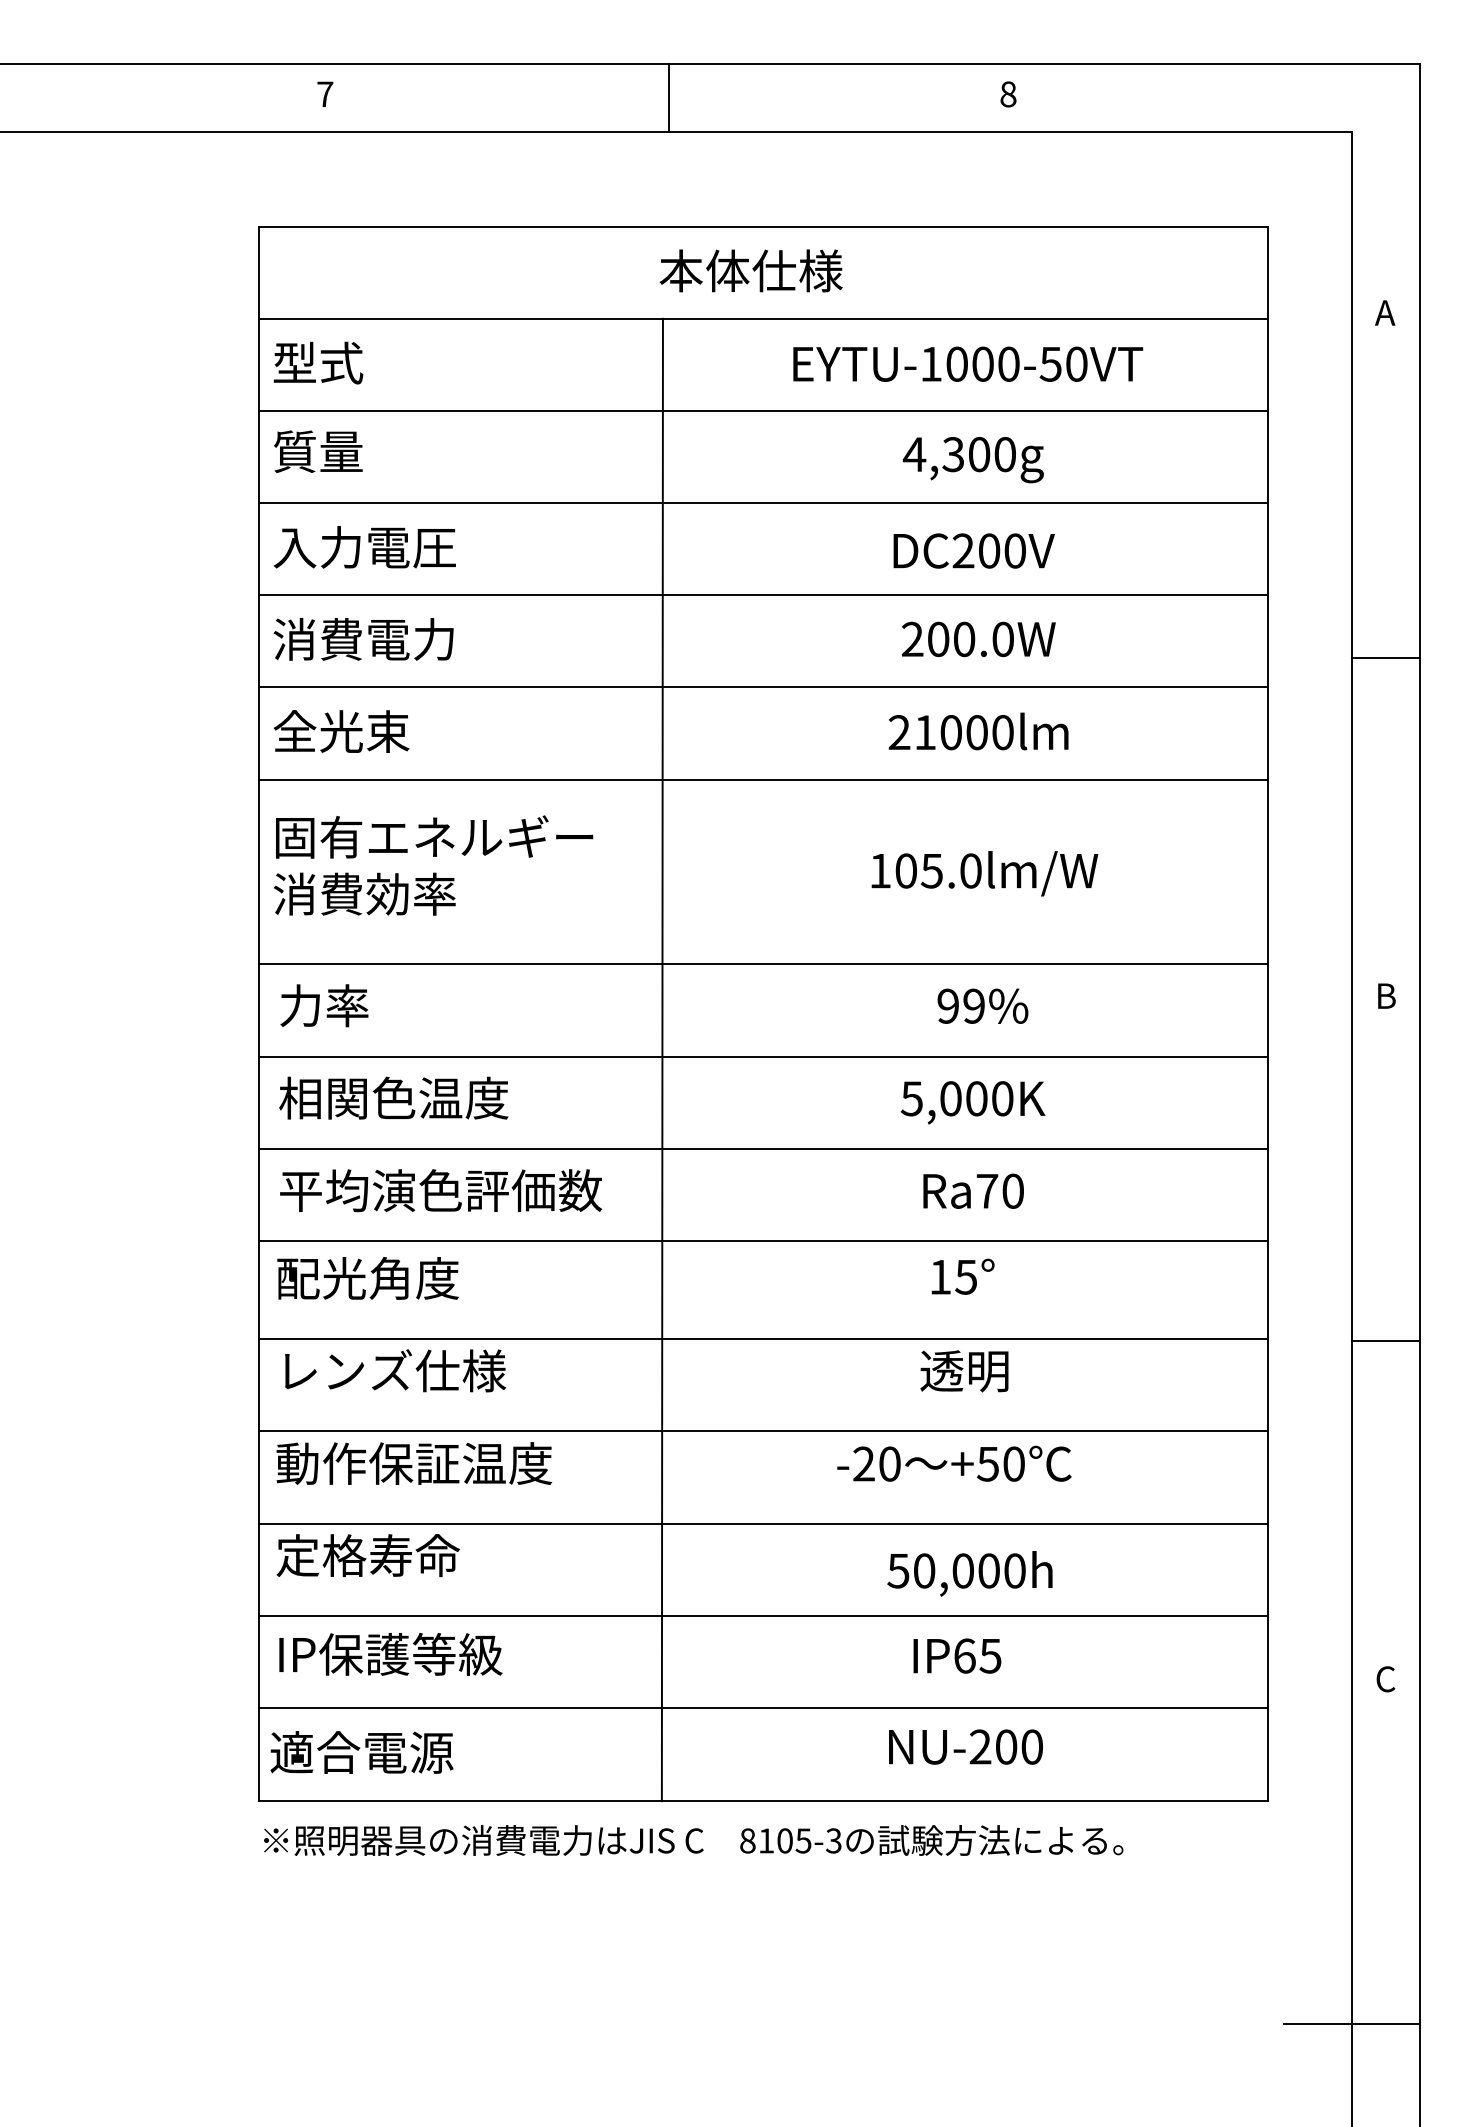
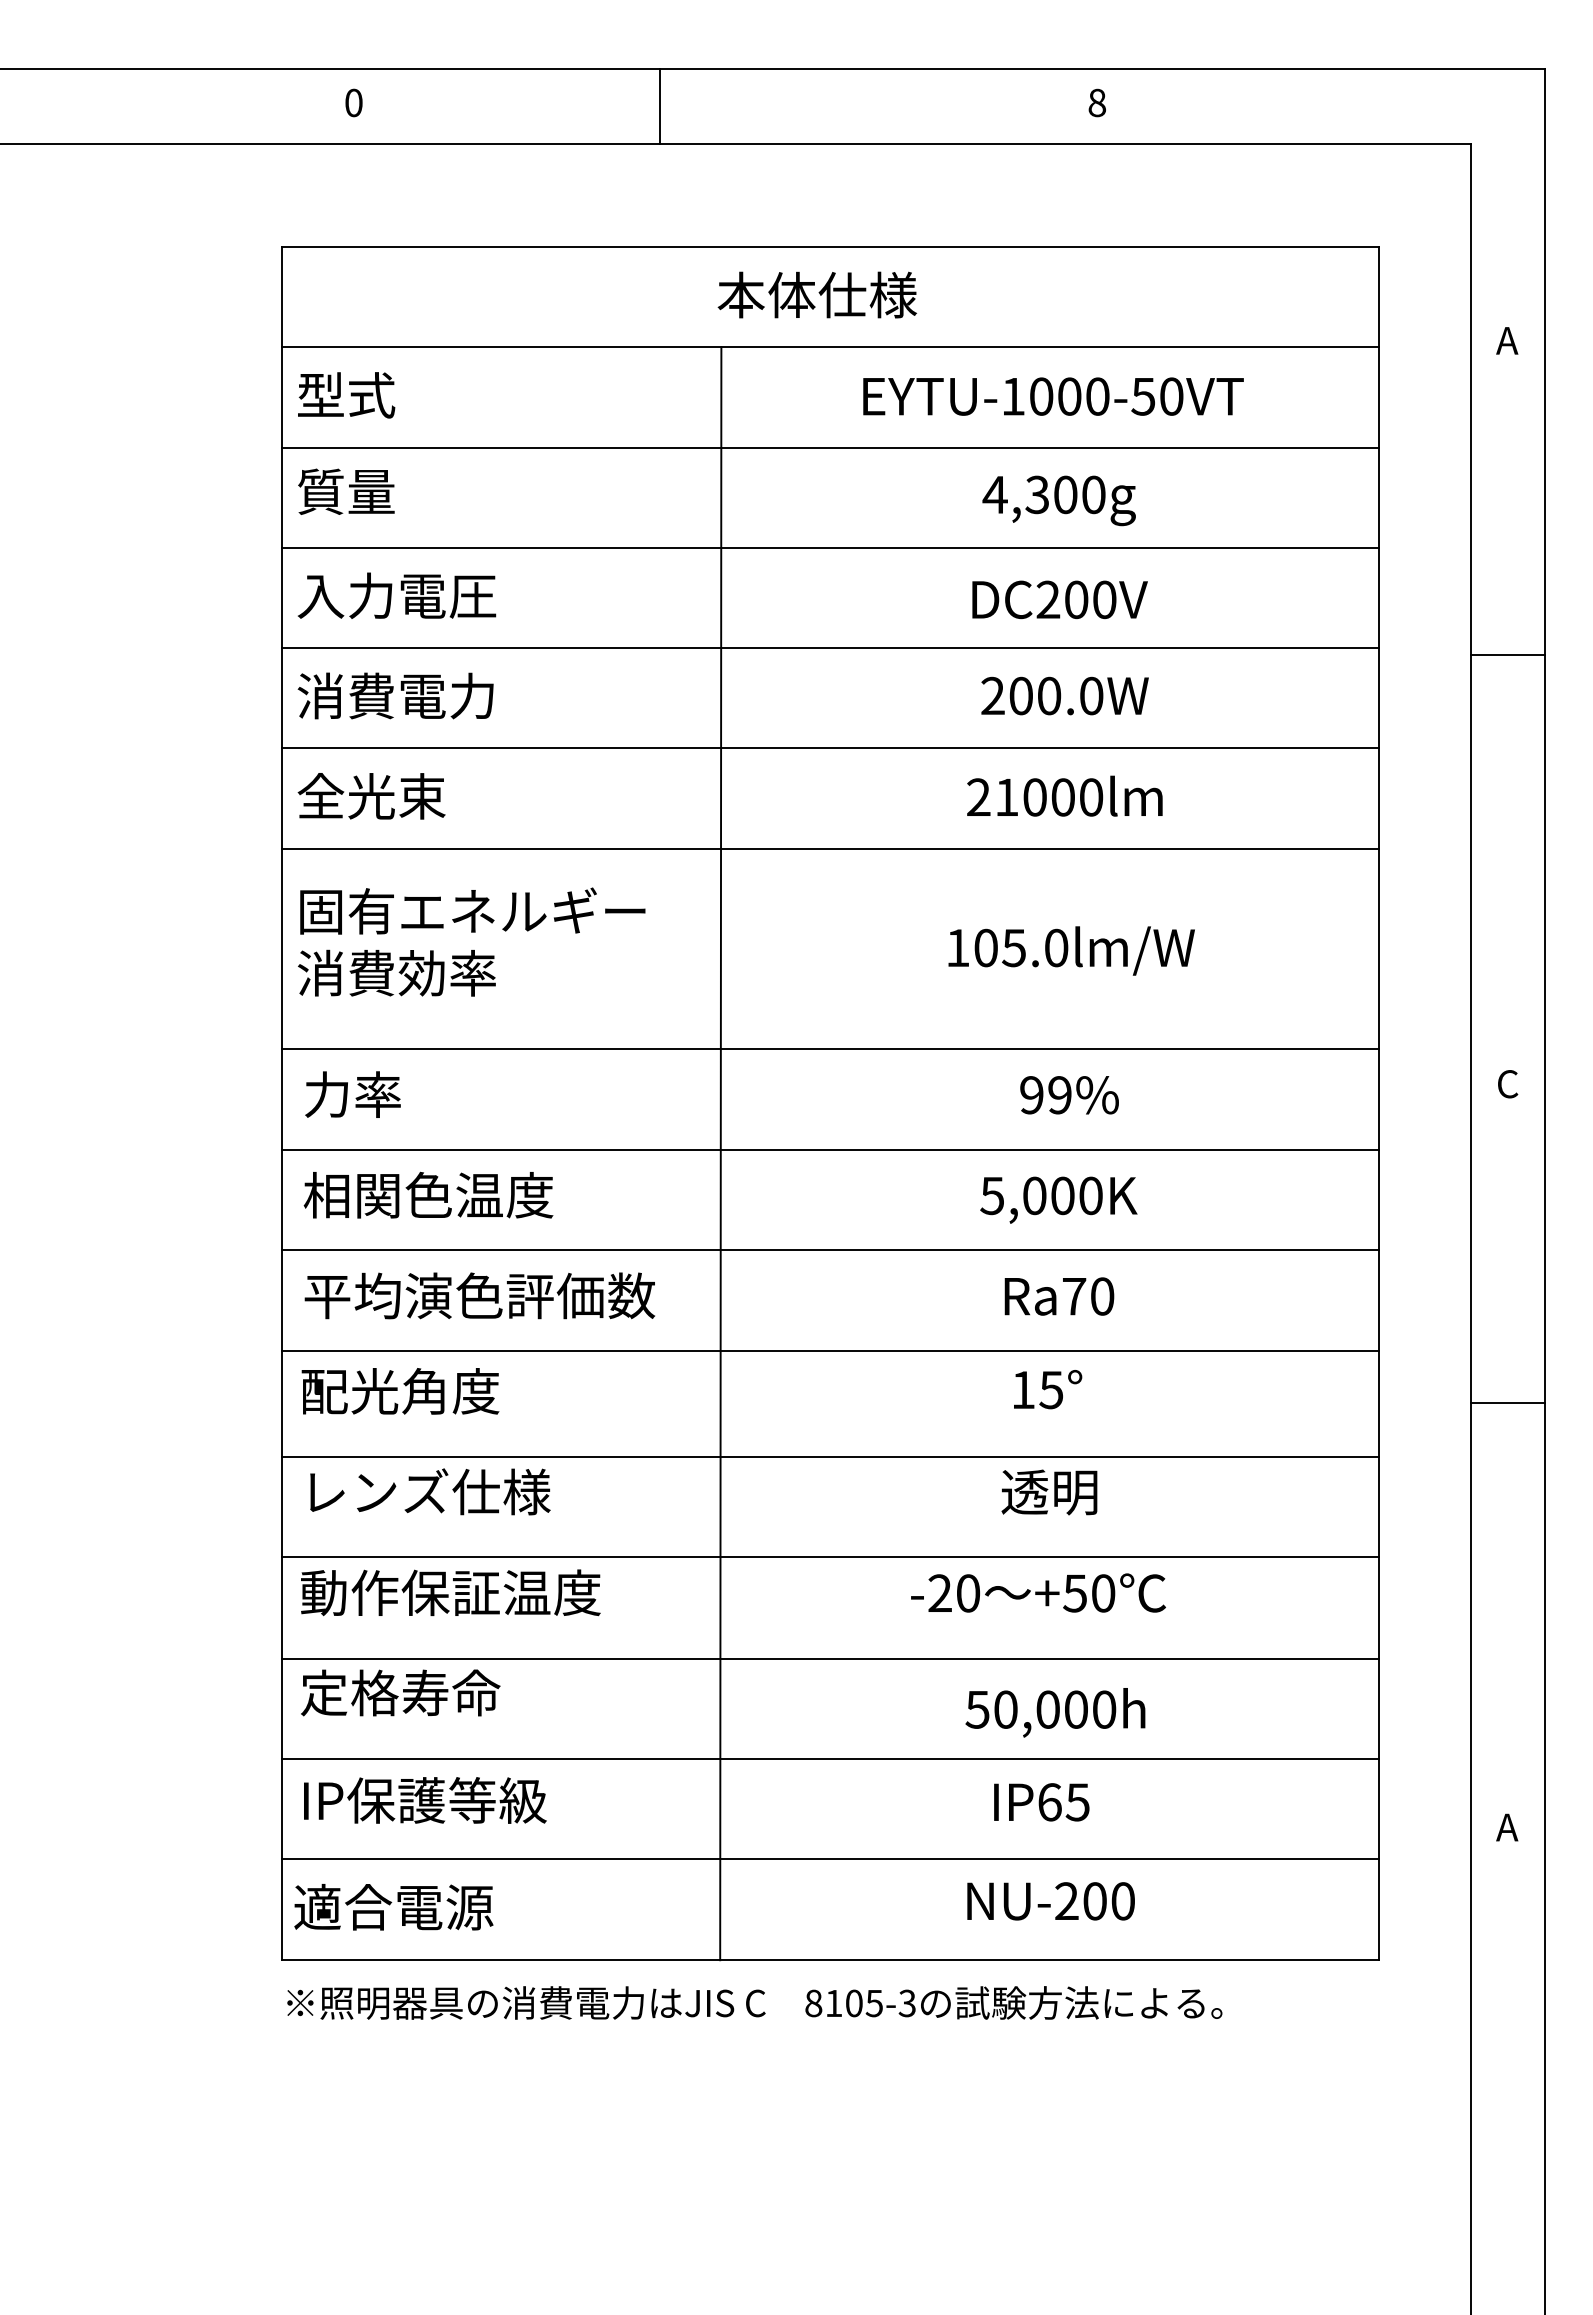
text: (324, 93) -> (353, 102), 7 -> 0
line: (668, 97) -> (659, 106), moved
line: (1386, 658) -> (1508, 655), moved
text: (1386, 996) -> (1508, 1084), B -> C
line: (1386, 1341) -> (1508, 1402), moved
text: (1385, 1679) -> (1507, 1827), C -> A
line: (1351, 2023) -> (1470, 2202), removed

